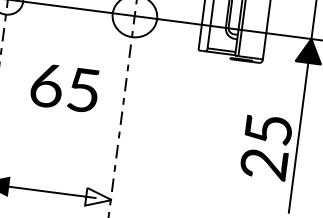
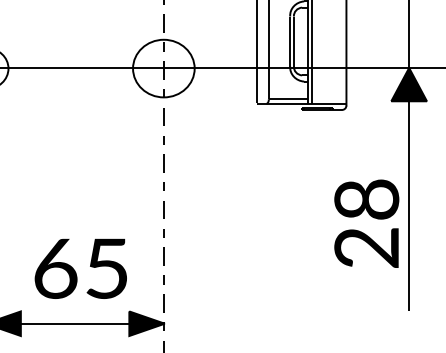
text: (64, 87) -> (80, 268), moved
text: (268, 129) -> (366, 199), 25 -> 28
fill: (98, 198) -> (146, 323), added

